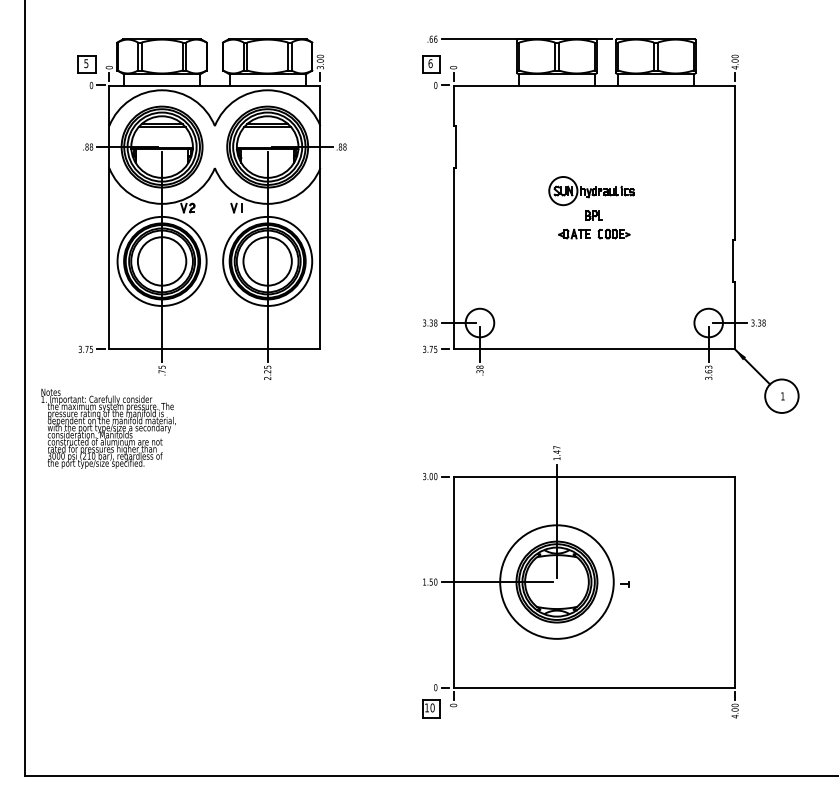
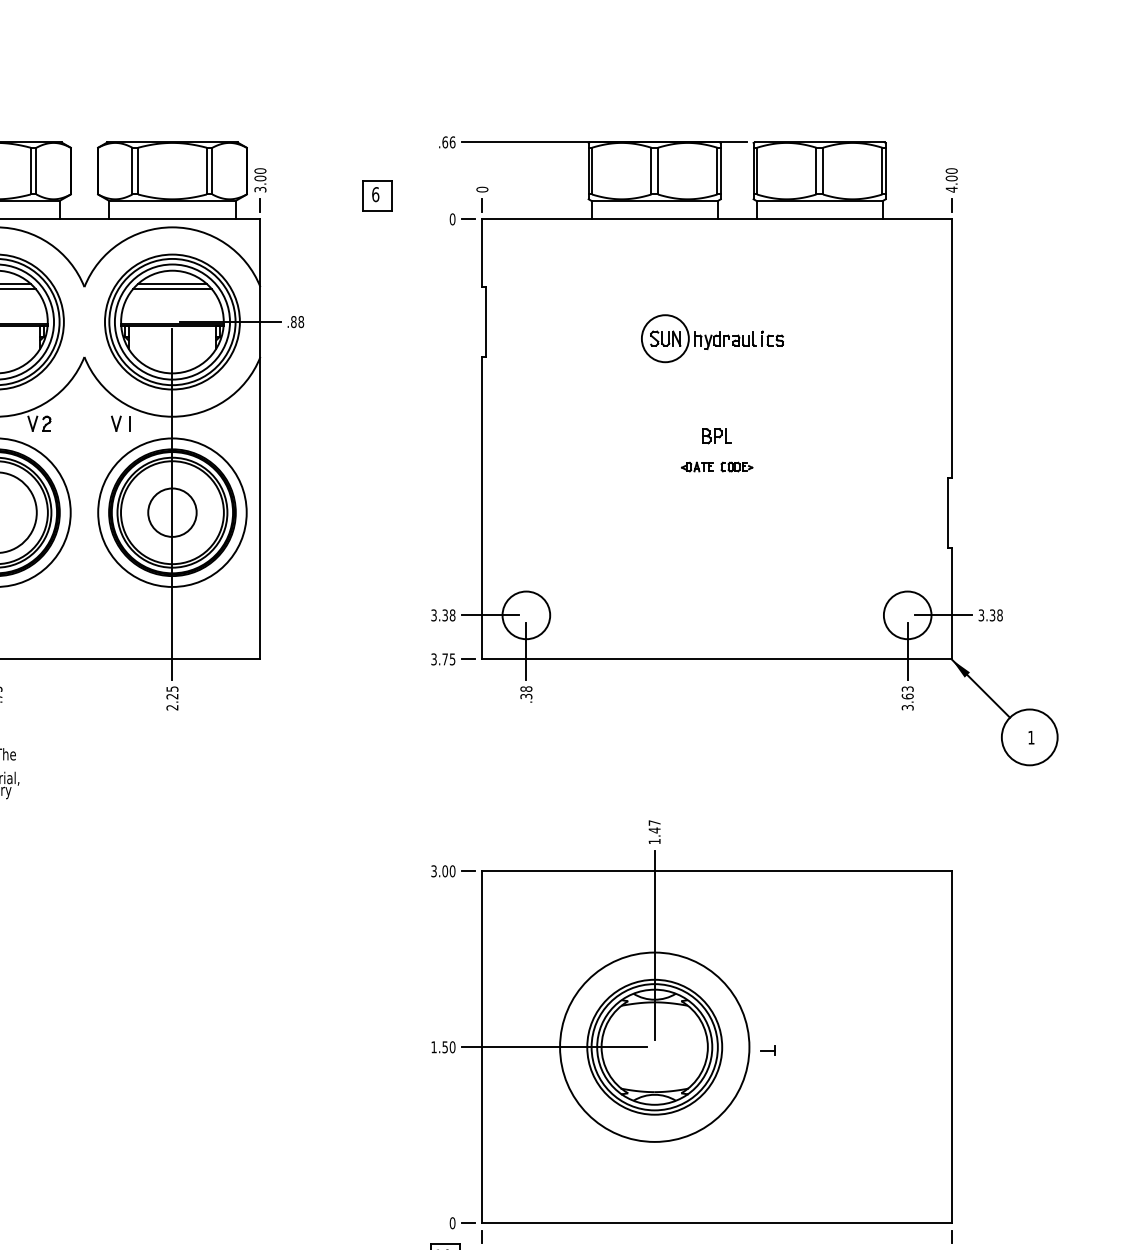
part: (431, 64) -> (377, 196), moved
part: (591, 191) -> (712, 339), moved
part: (594, 233) -> (717, 466), size x0.6
circle: (267, 261) -> (172, 512), size x0.6

